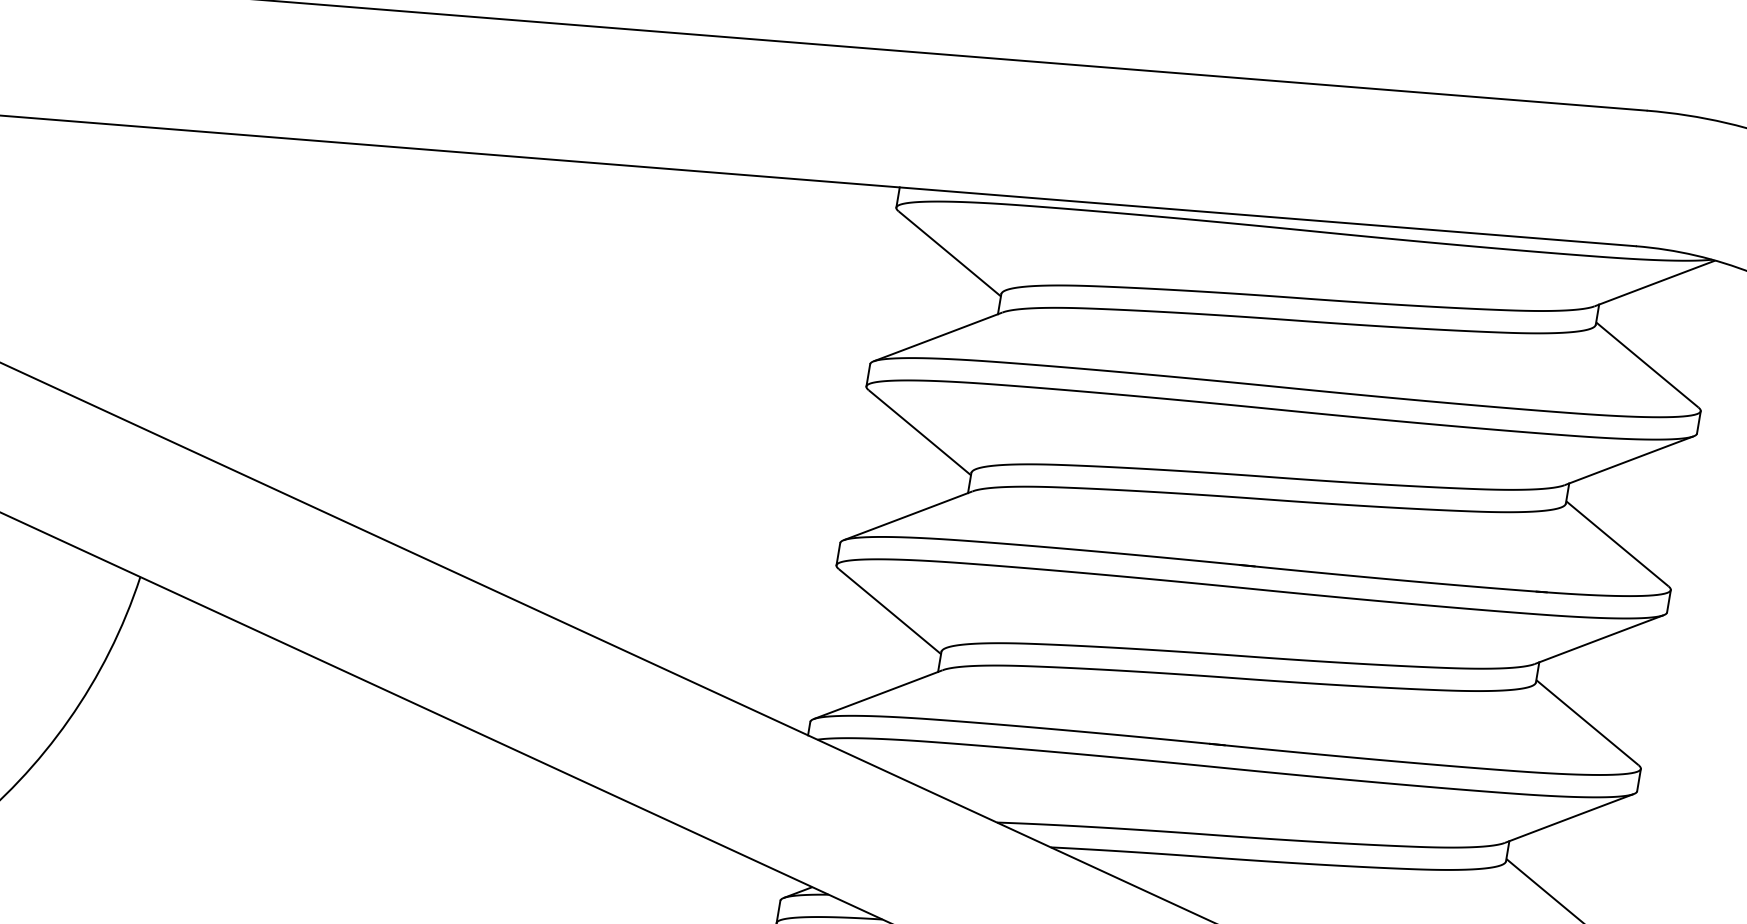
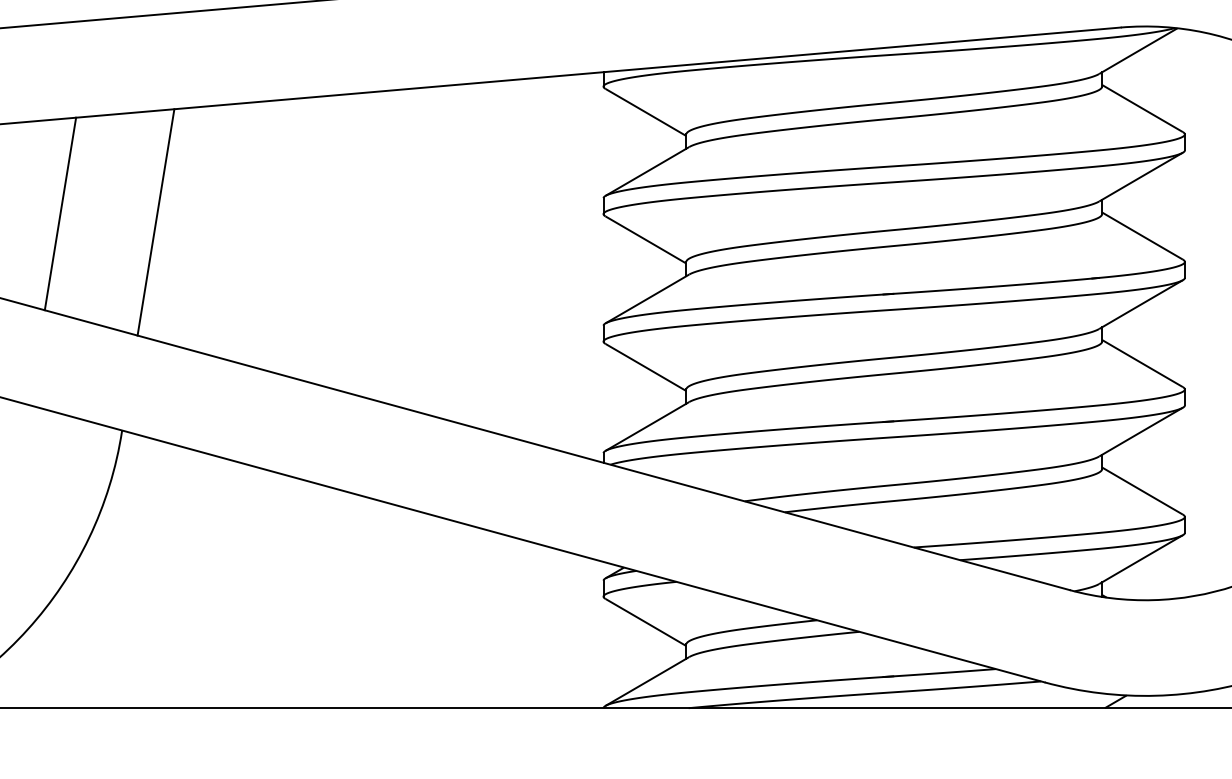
line: (104, 258) -> (60, 213), added
line: (235, 293) -> (155, 222), added

